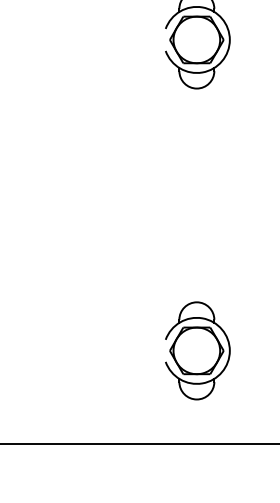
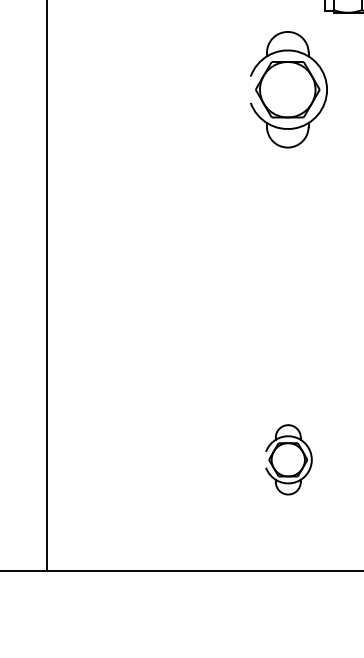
part: (197, 350) -> (288, 459), size x0.6

